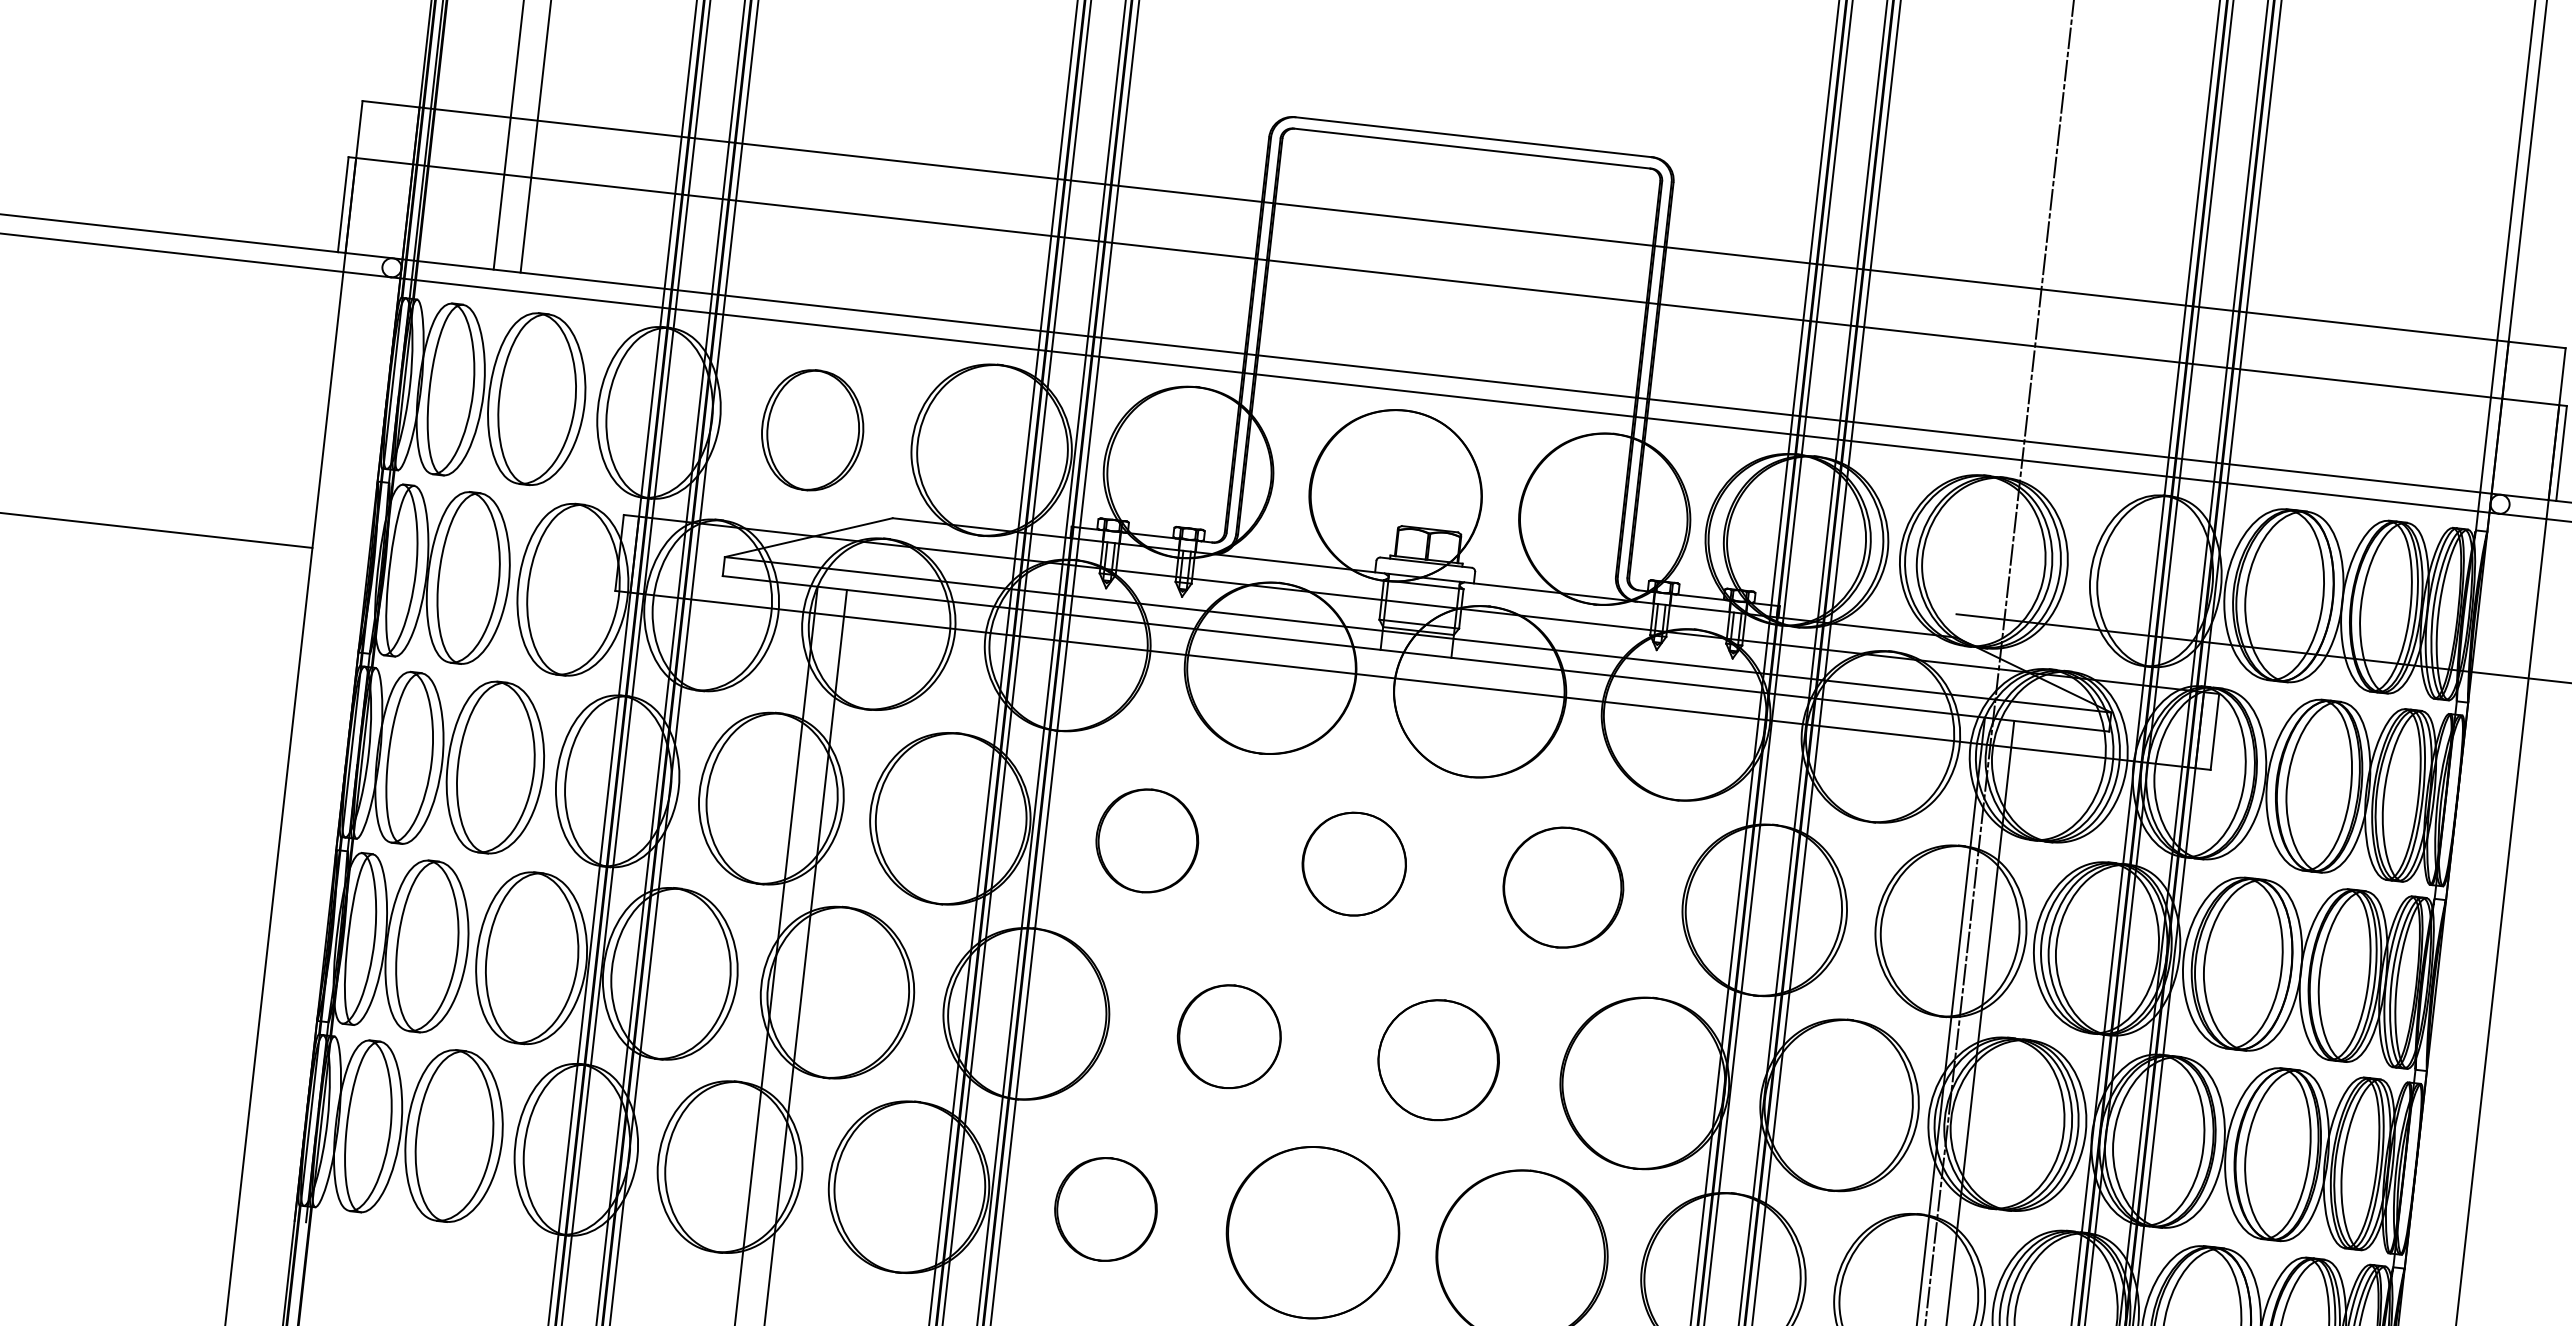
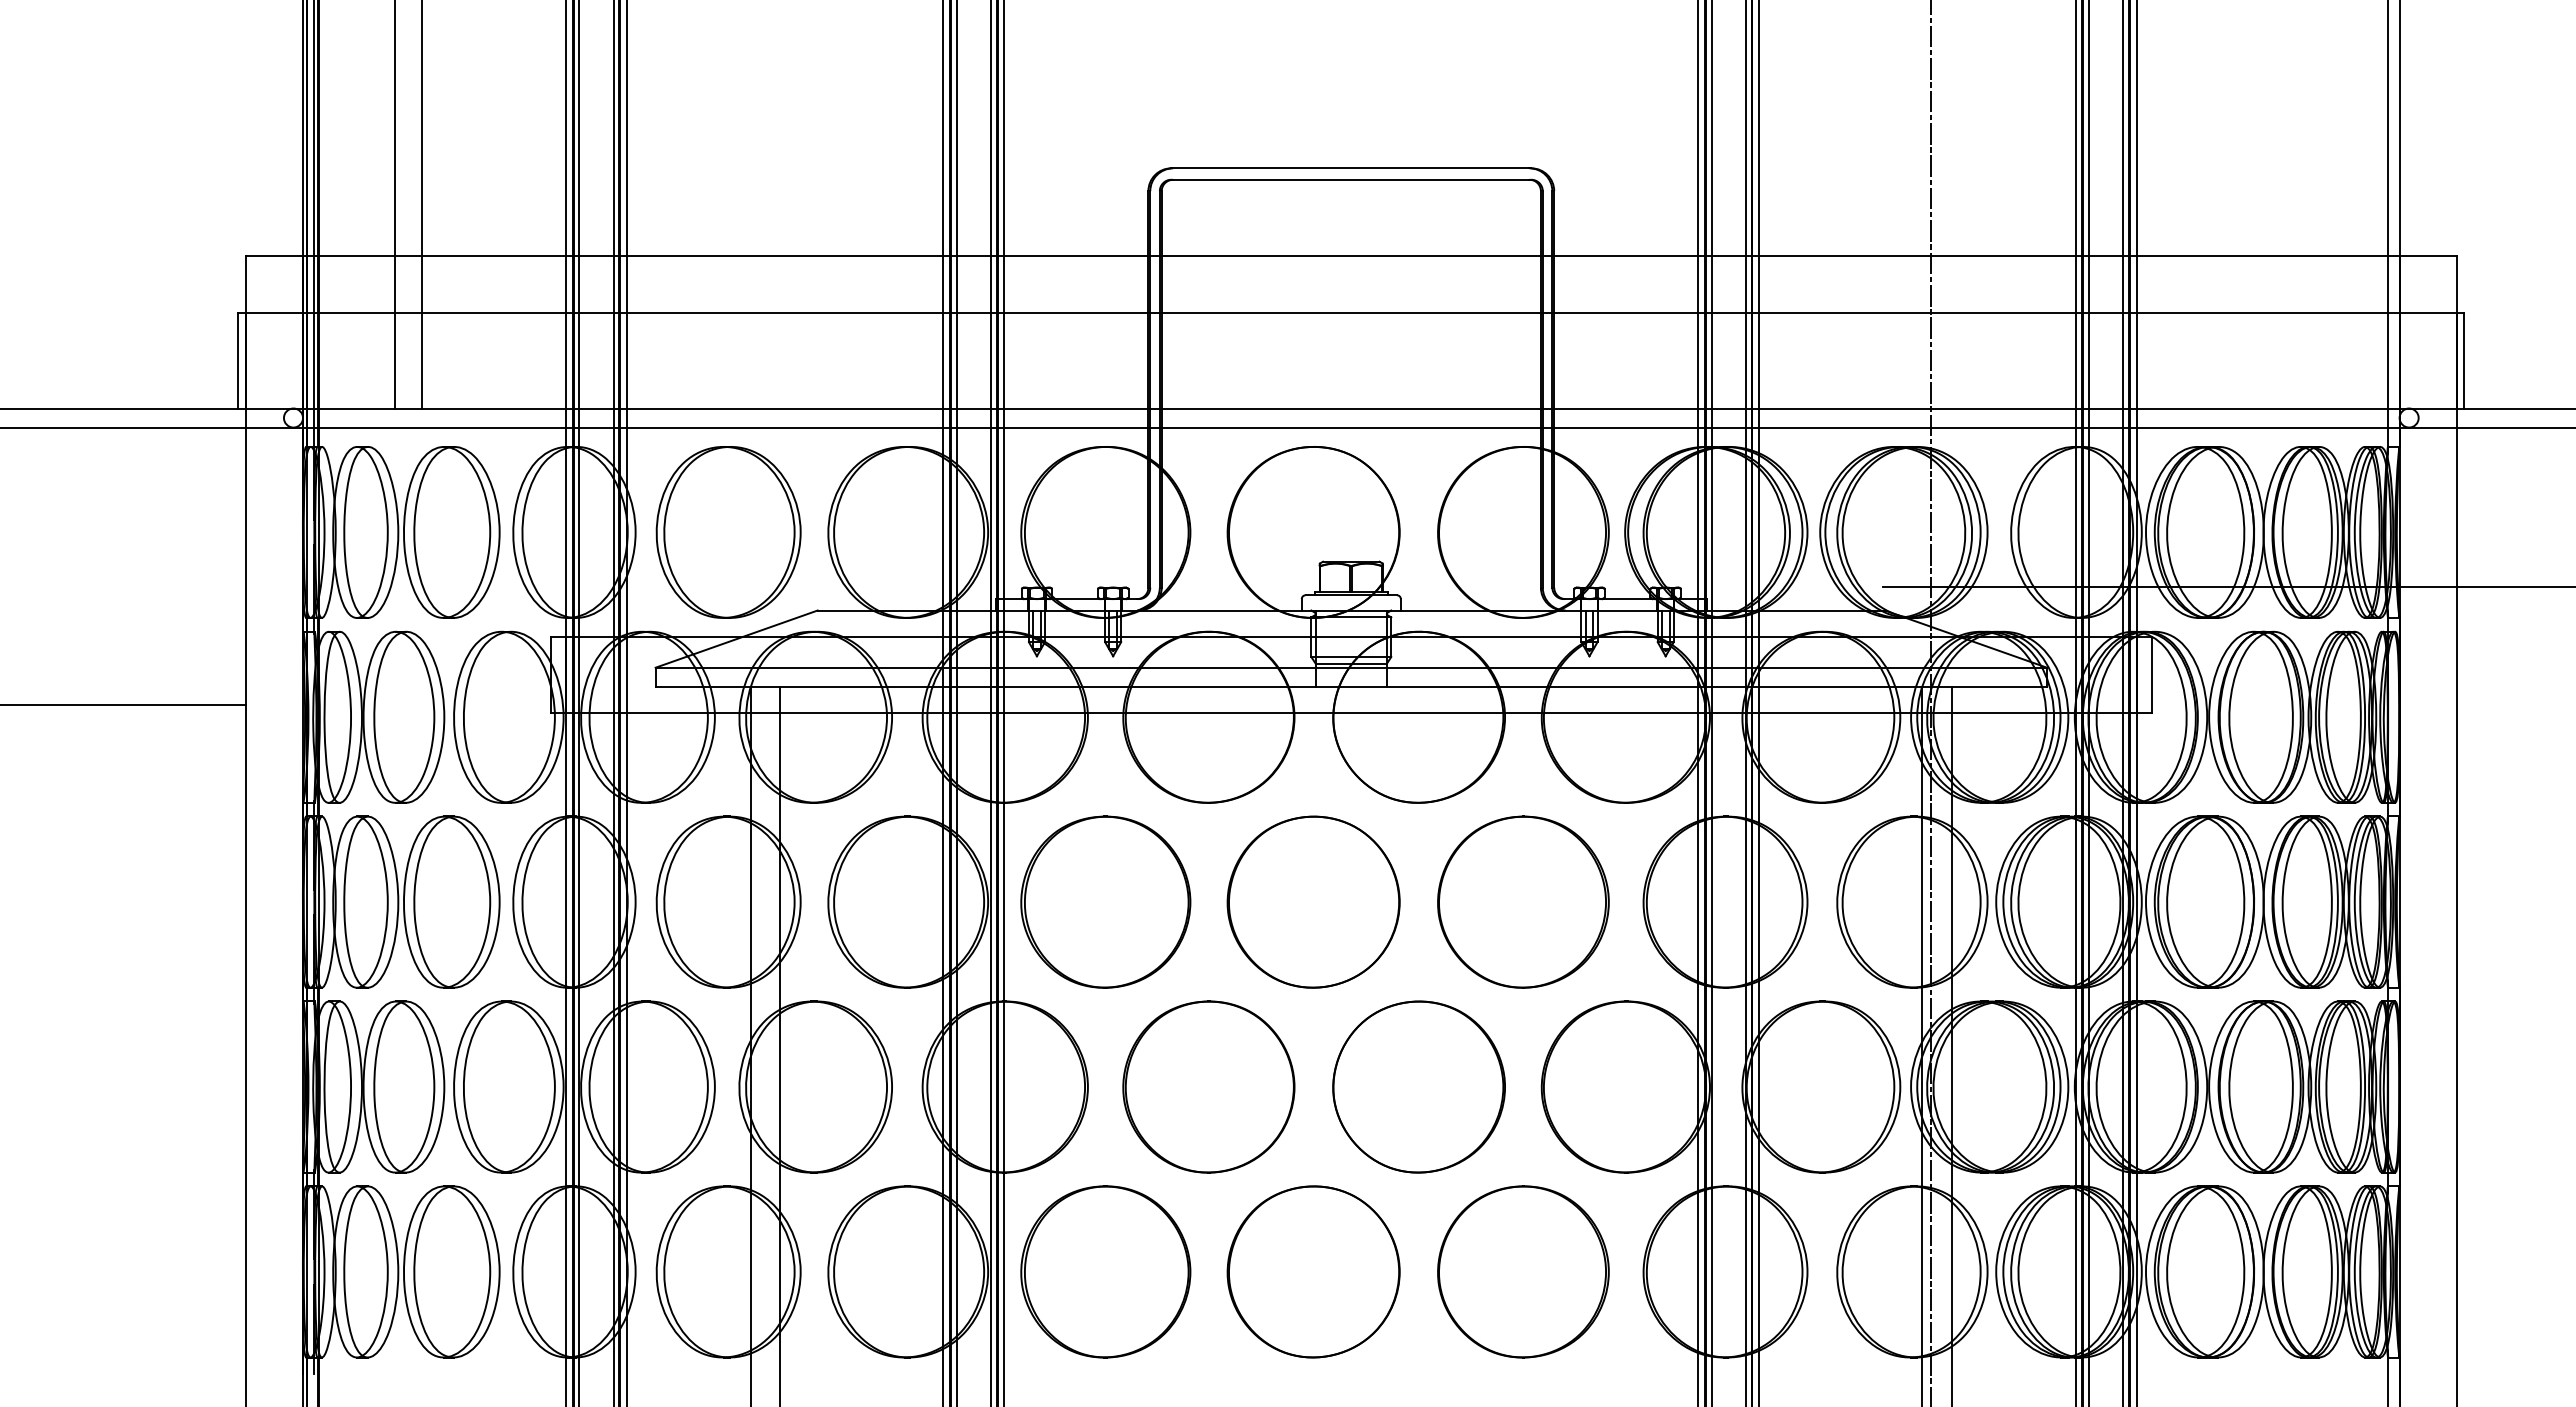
part: (812, 430) -> (728, 532), size x1.43
part: (1147, 840) -> (1105, 901), size x1.67
part: (1354, 863) -> (1313, 901), size x1.67
part: (1563, 887) -> (1523, 901), size x1.43
part: (1228, 1036) -> (1208, 1086), size x1.67
part: (1438, 1059) -> (1418, 1086), size x1.43
part: (1105, 1209) -> (1105, 1271), size x1.67

